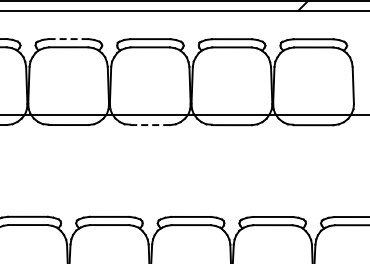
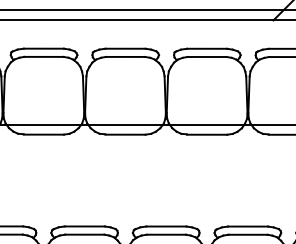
line: (69, 39) -> (44, 49), dashed -> solid
line: (150, 125) -> (125, 135), dashed -> solid

